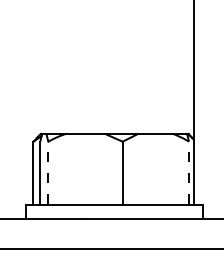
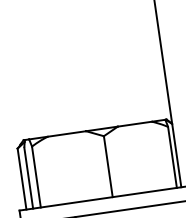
line: (48, 172) -> (36, 176), dashed -> solid
line: (188, 172) -> (171, 156), dashed -> solid

